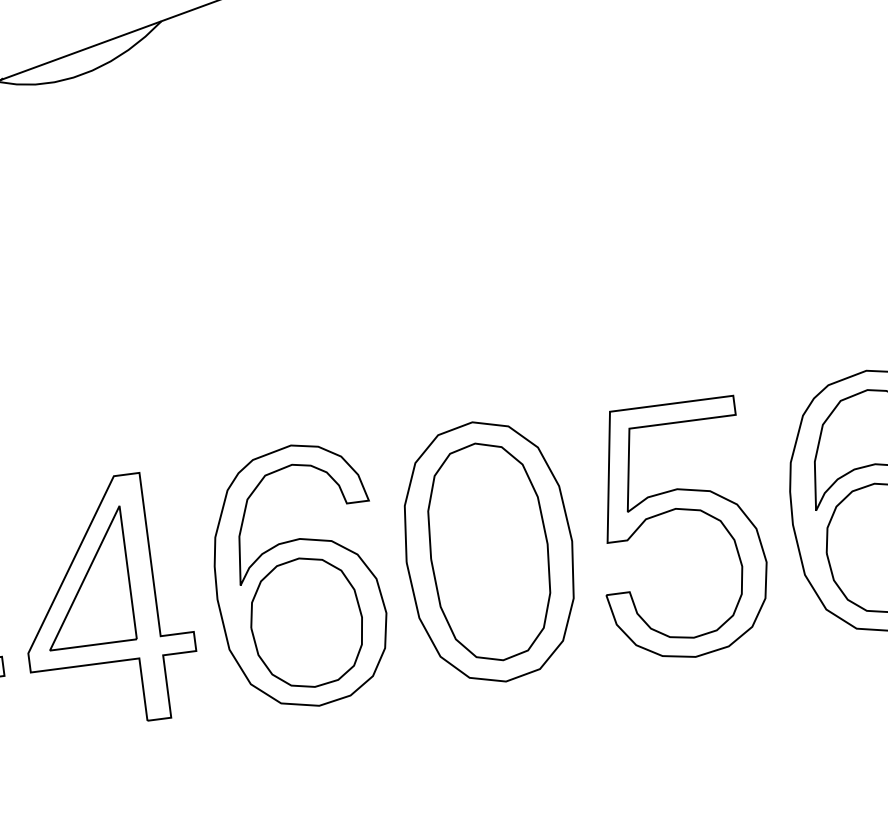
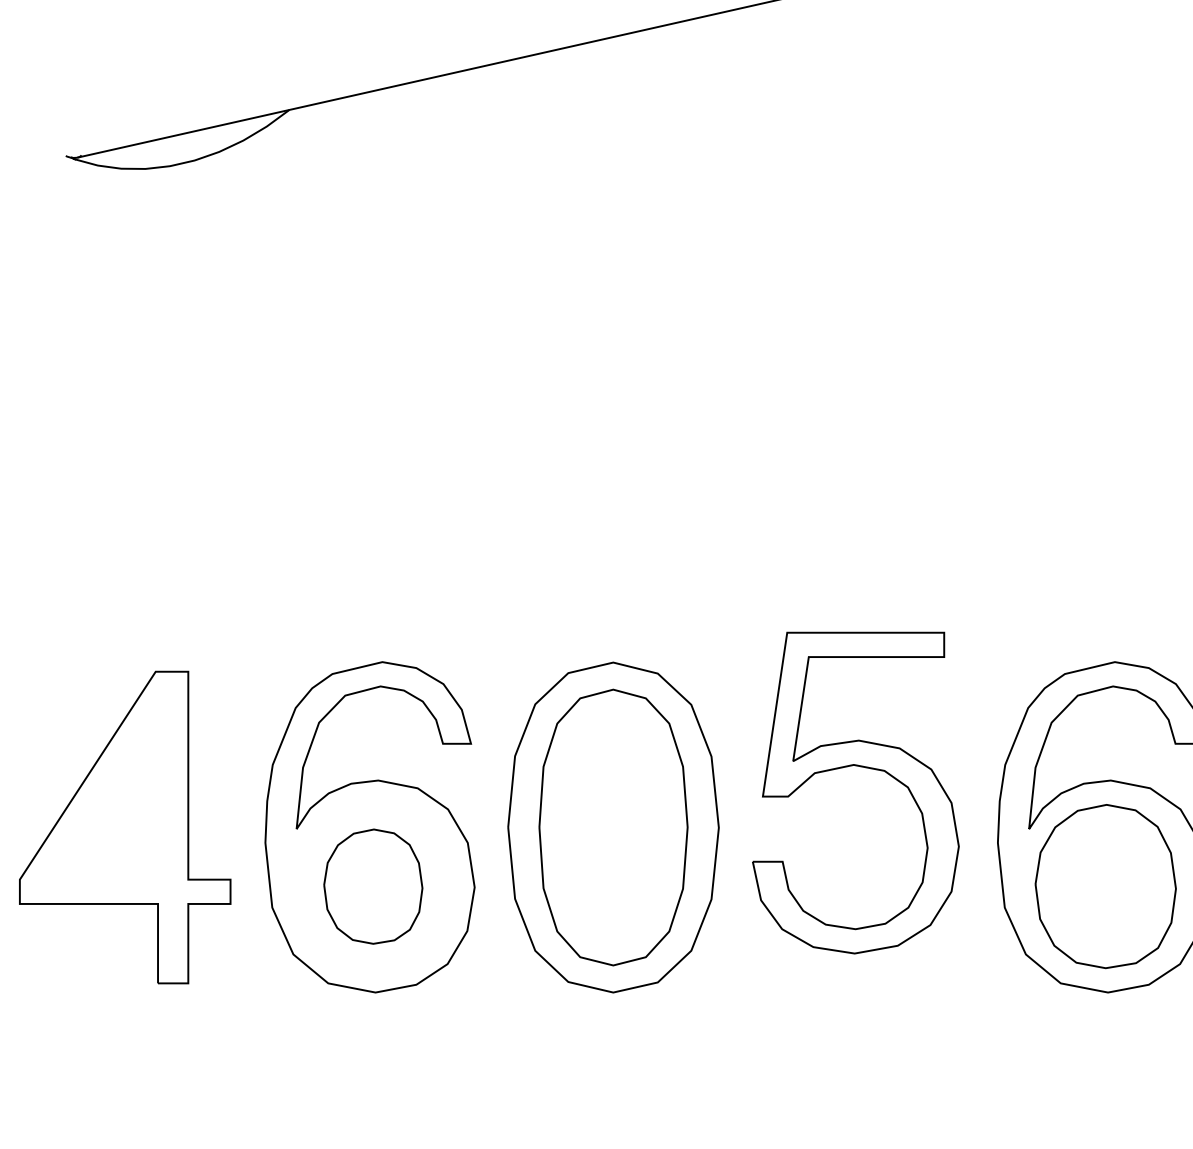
part: (681, 510) -> (860, 767), moved
part: (84, 578) -> (102, 794), removed
part: (306, 622) -> (373, 886), size x0.7

